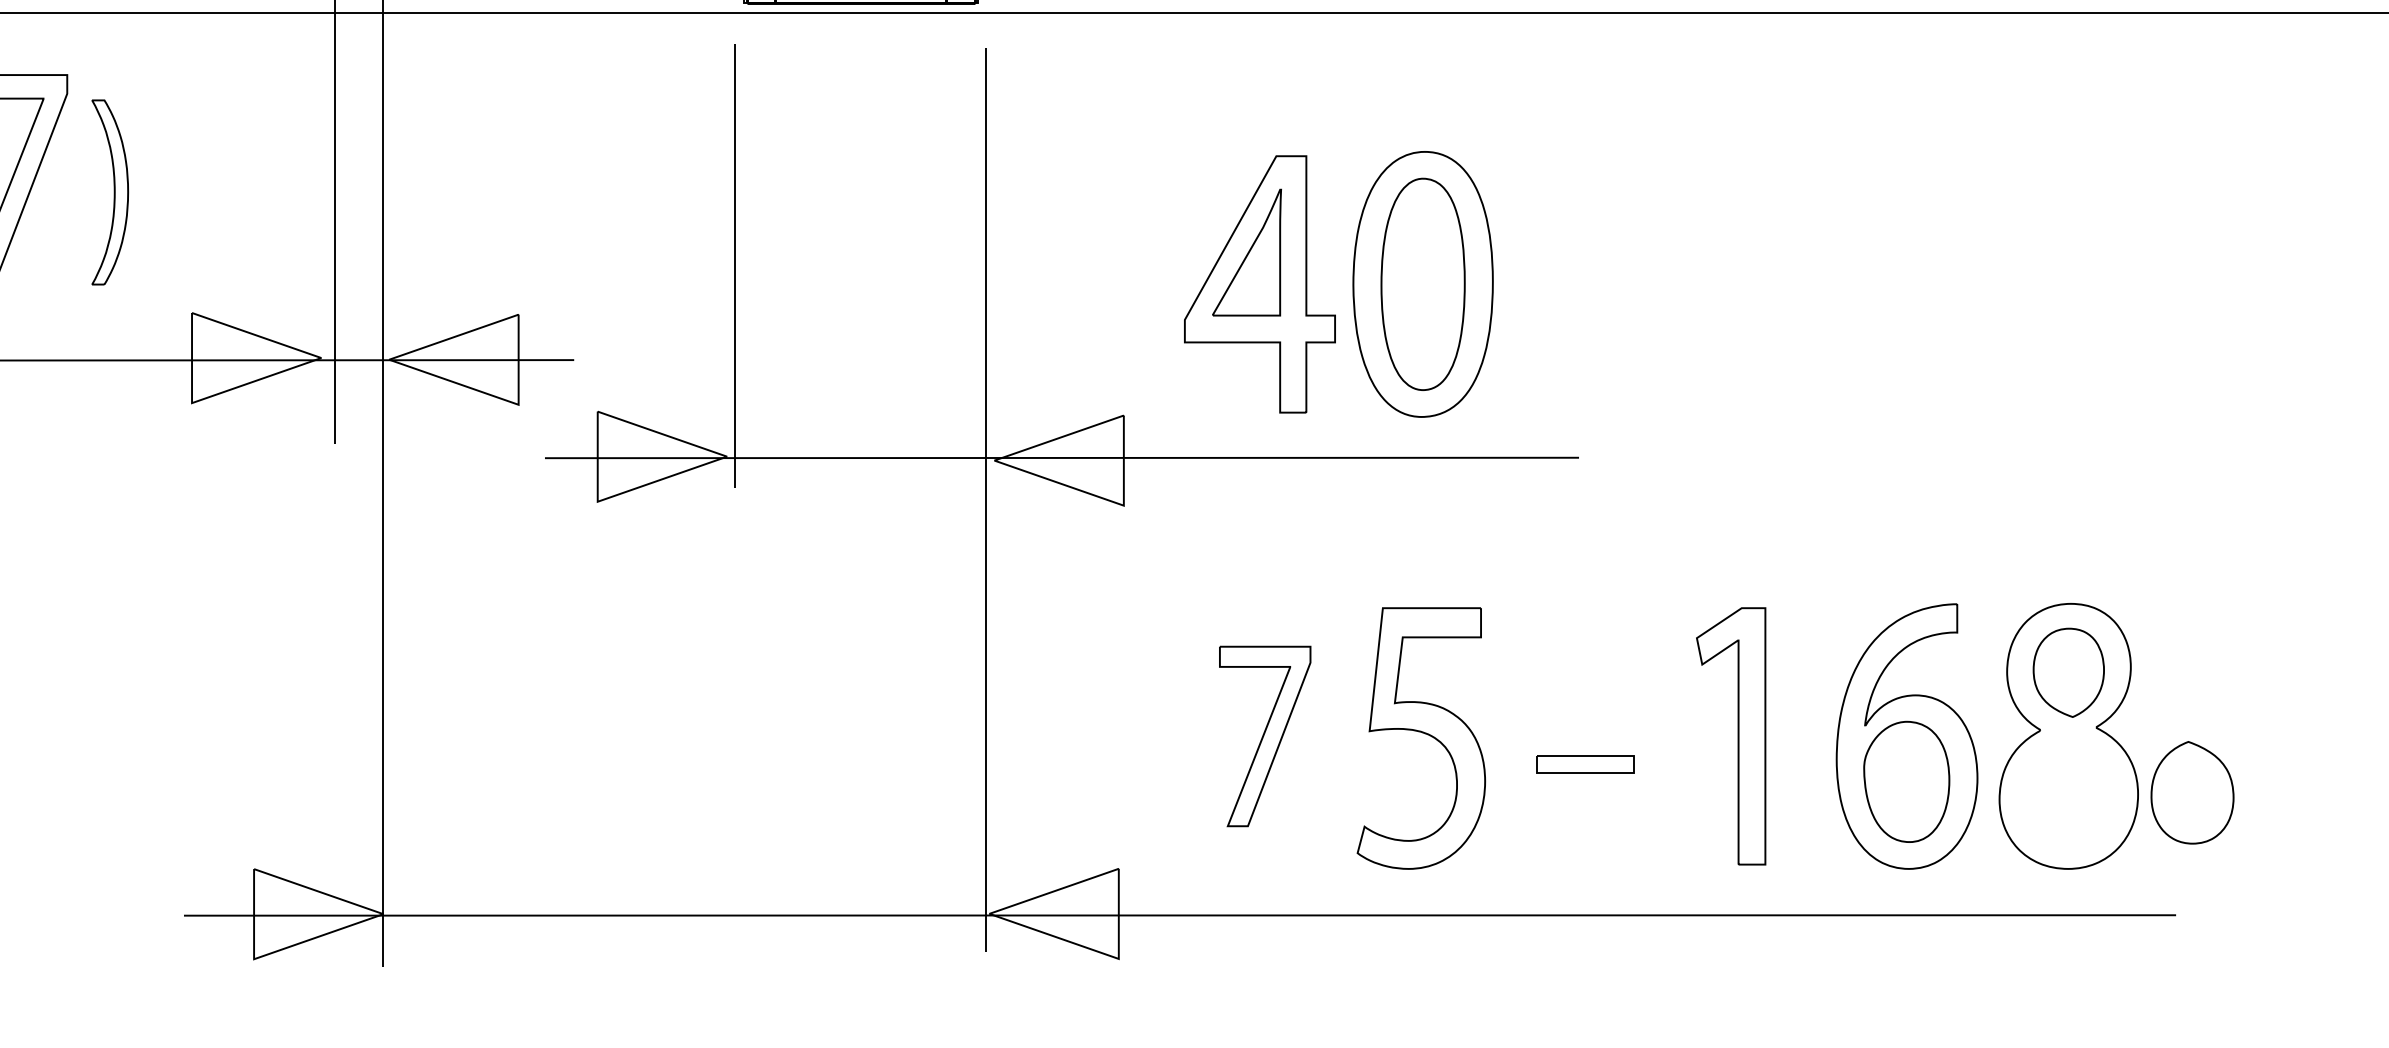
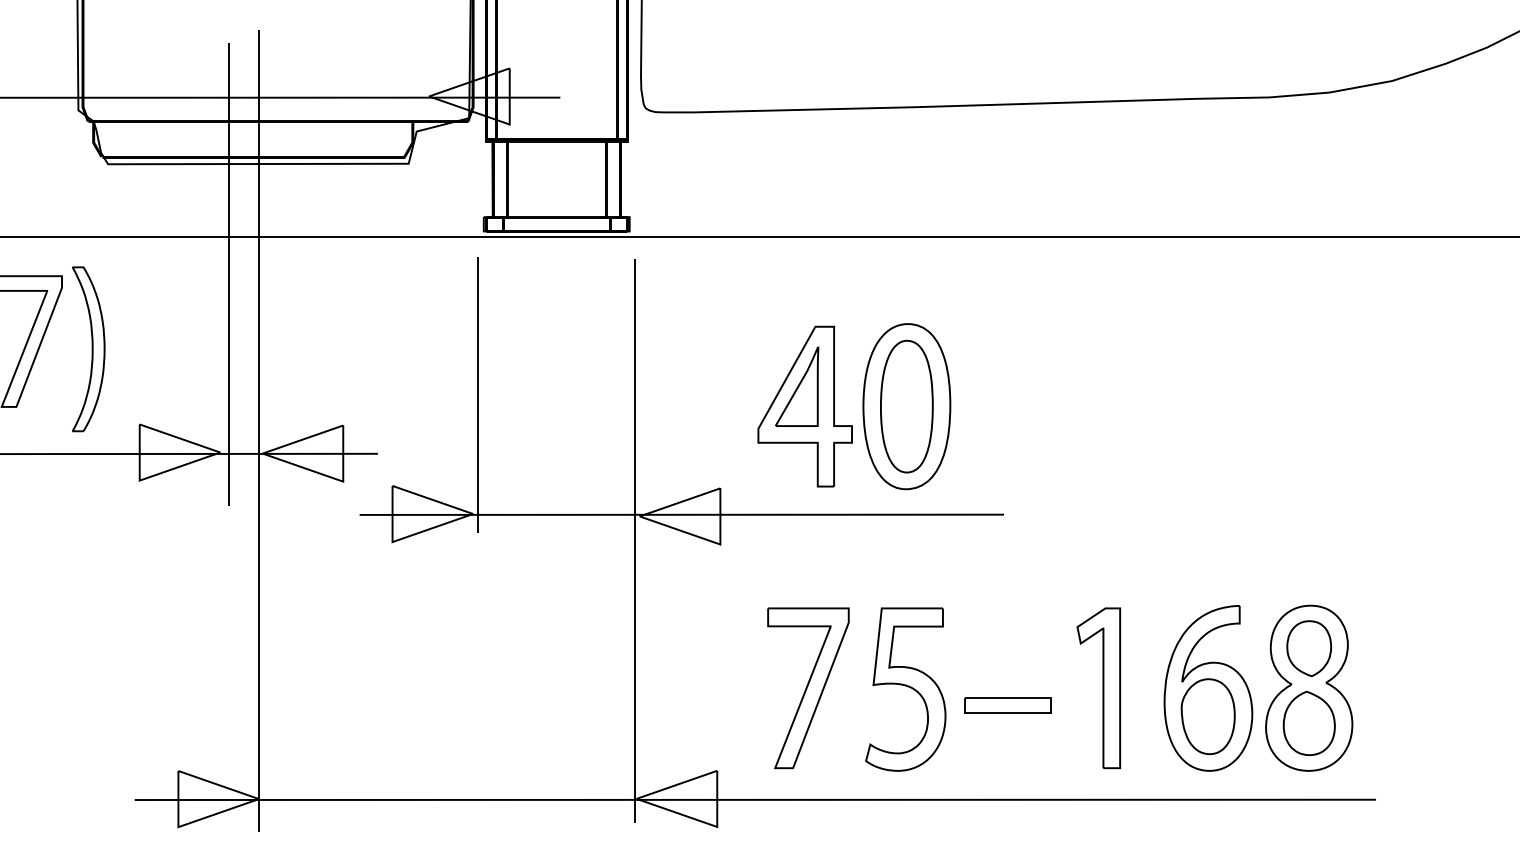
part: (109, 192) -> (88, 349), size x1.43
part: (1265, 736) -> (808, 688), size x1.43
part: (1584, 763) -> (1007, 705), size x1.43
part: (2191, 791) -> (1308, 722), moved

